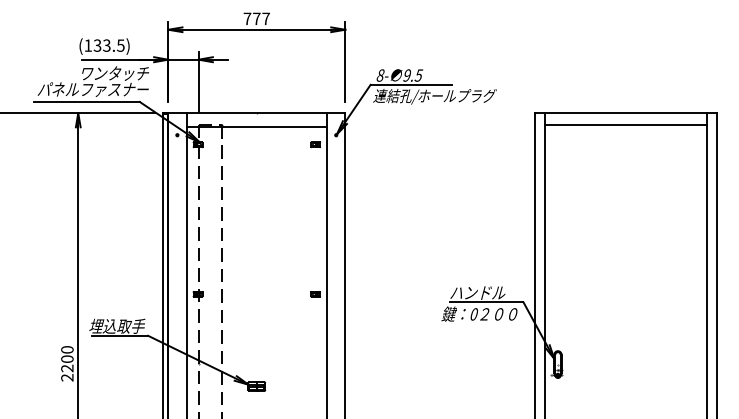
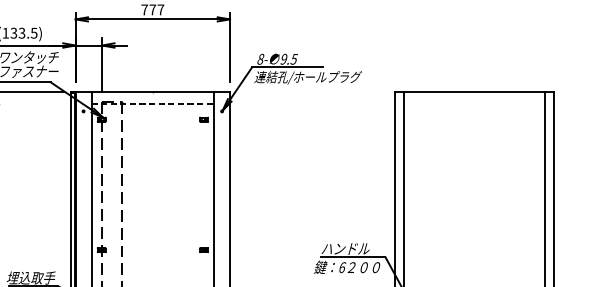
line: (625, 124) -> (474, 102), removed
line: (257, 126) -> (153, 103), solid -> dashed
text: (474, 314) -> (342, 267), 0 -> 6

